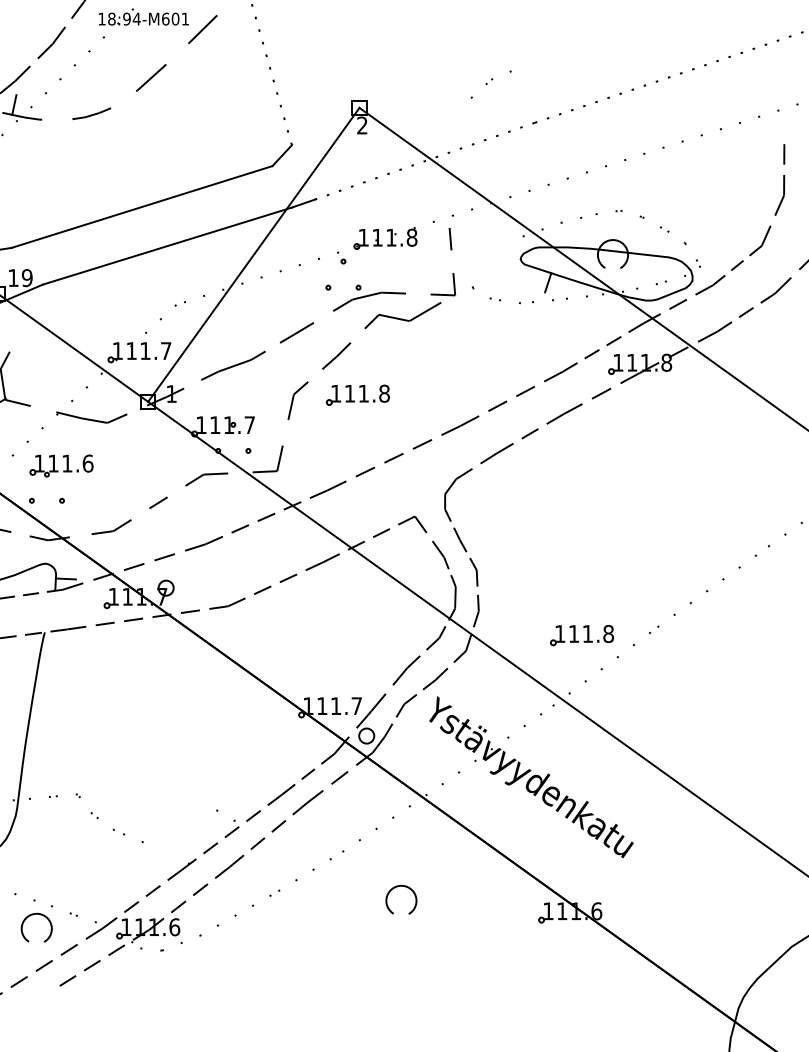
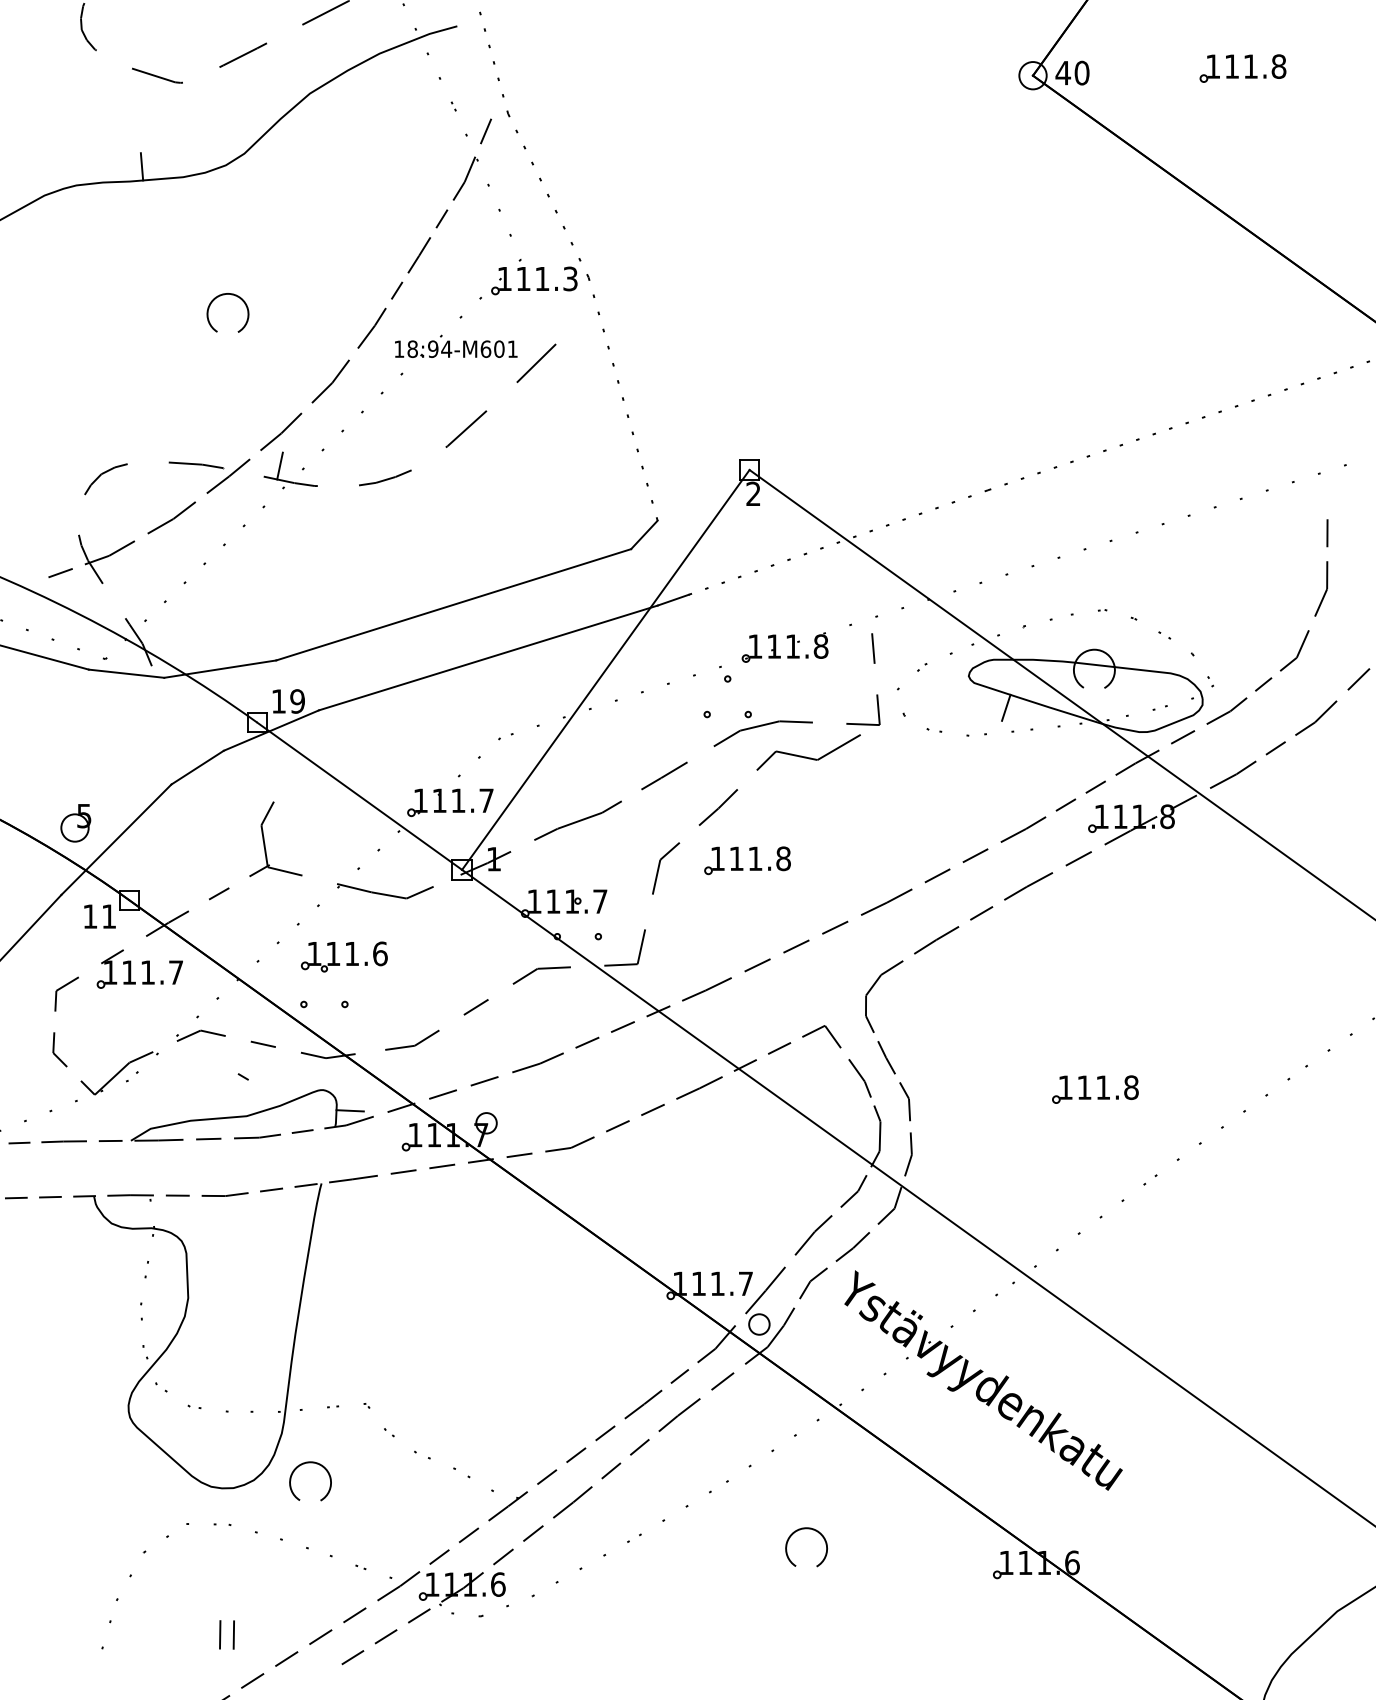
part: (491, 84) -> (924, 671), moved
part: (587, 635) -> (1102, 1089), moved
line: (218, 811) -> (470, 1477), moved
part: (36, 914) -> (310, 1463), moved

